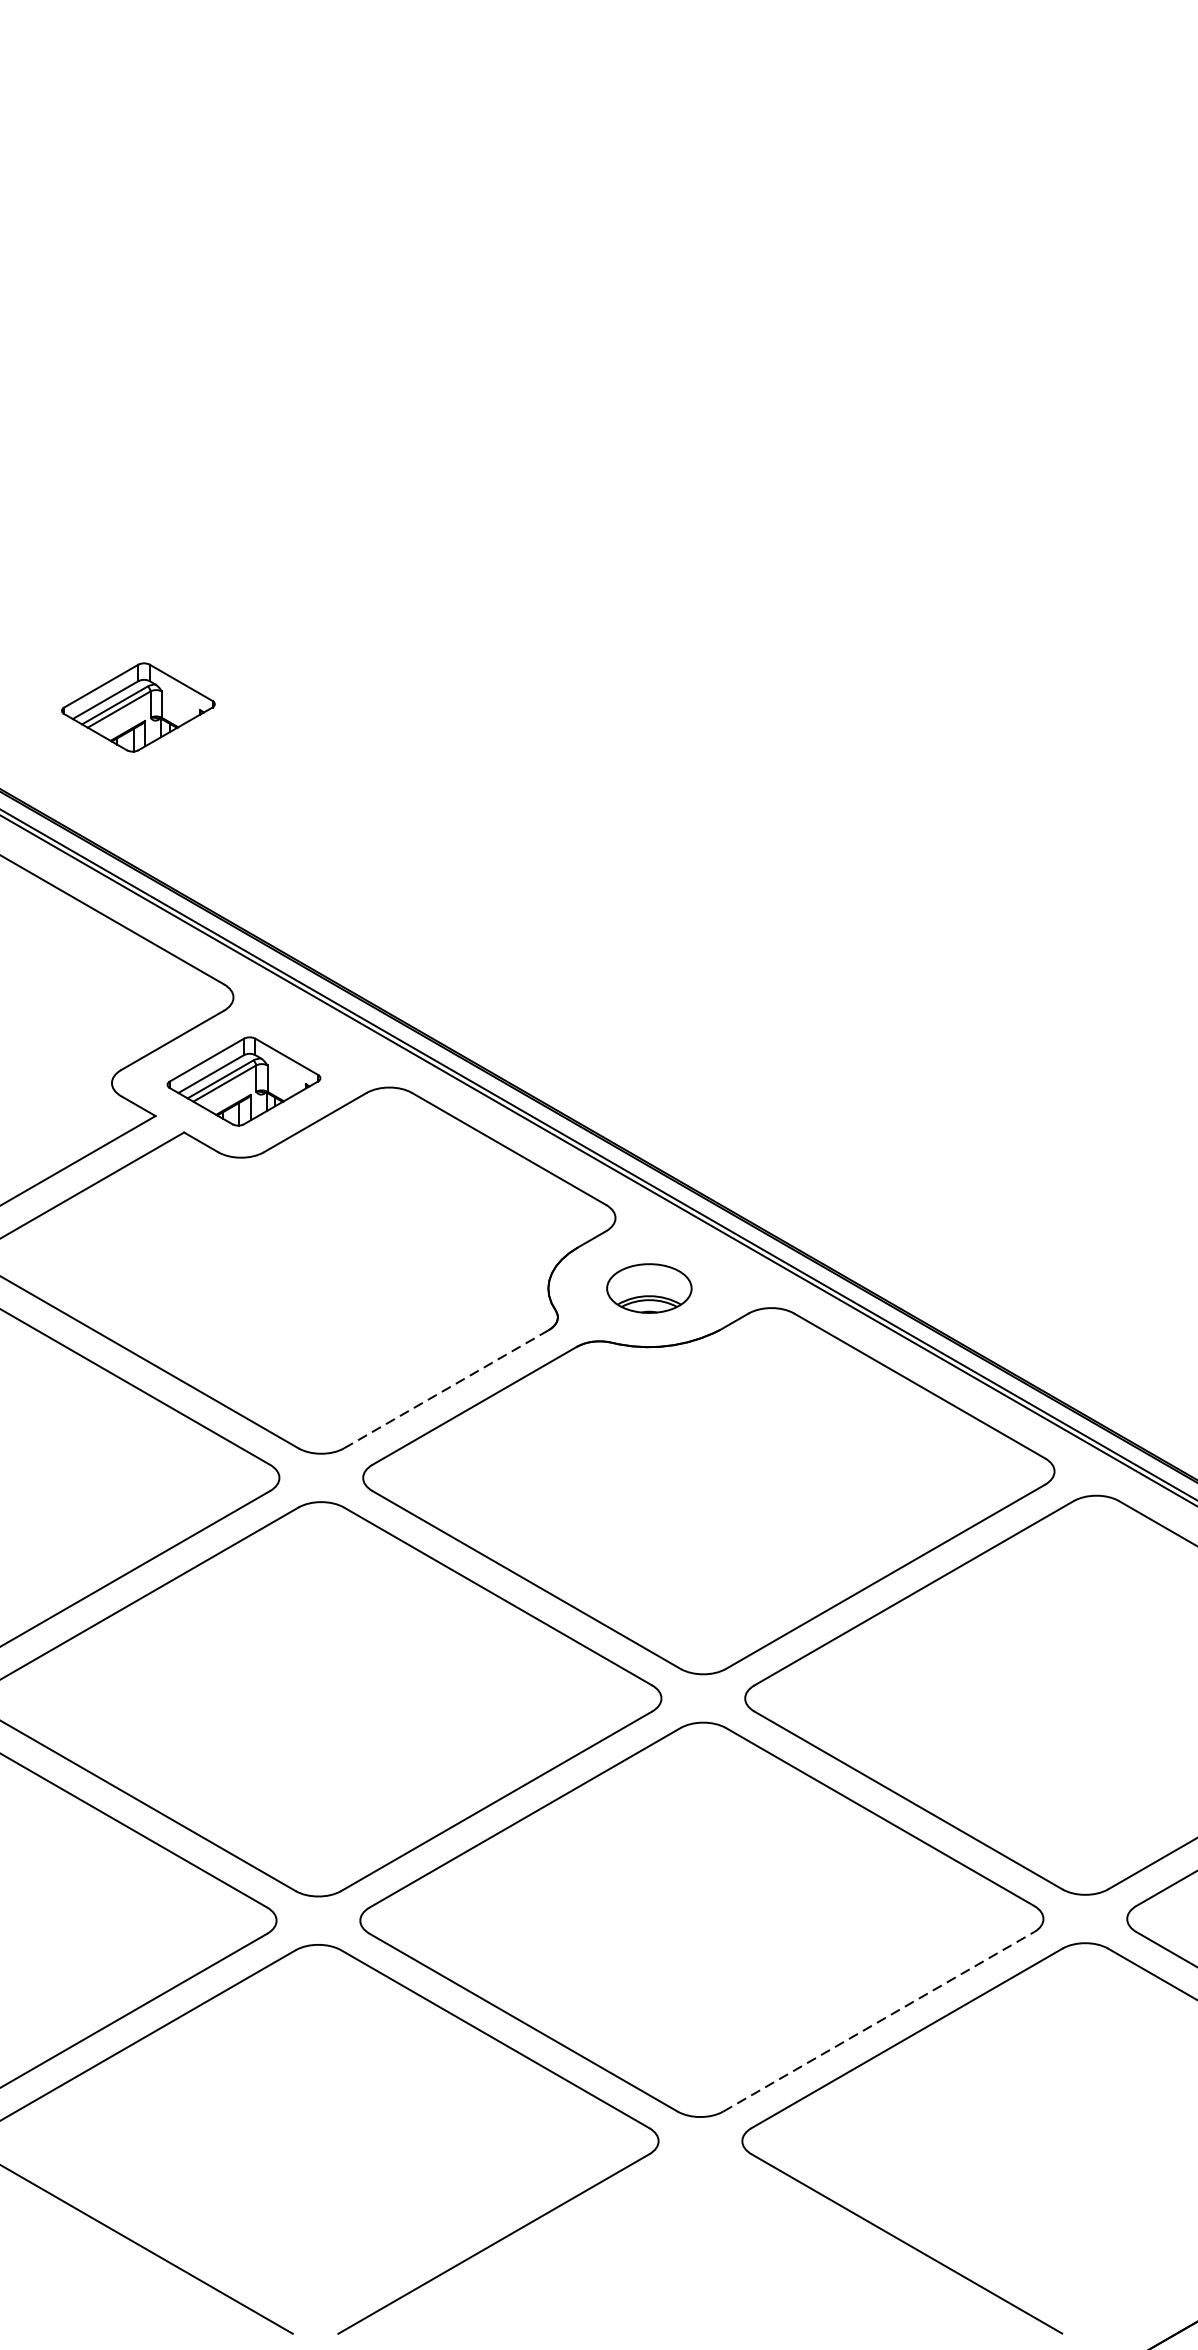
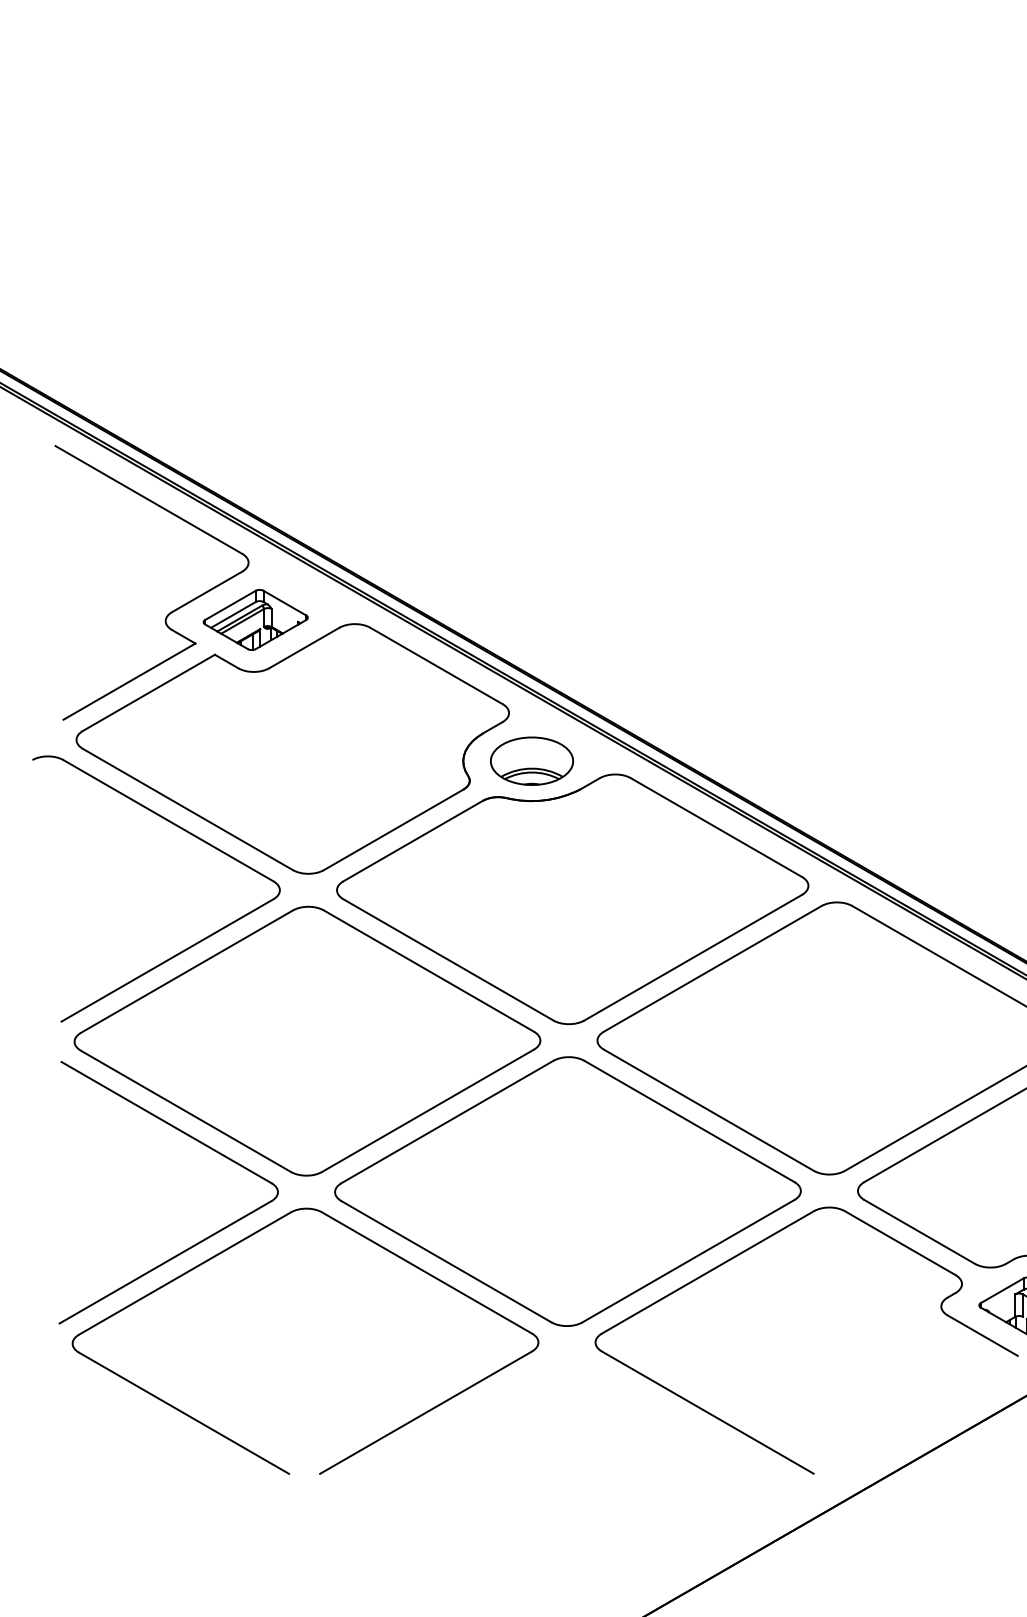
part: (138, 706) -> (183, 364), removed
part: (649, 1287) -> (532, 760), size x1.43
line: (447, 1388) -> (394, 829), dashed -> solid
line: (878, 2020) -> (688, 1260), dashed -> solid

